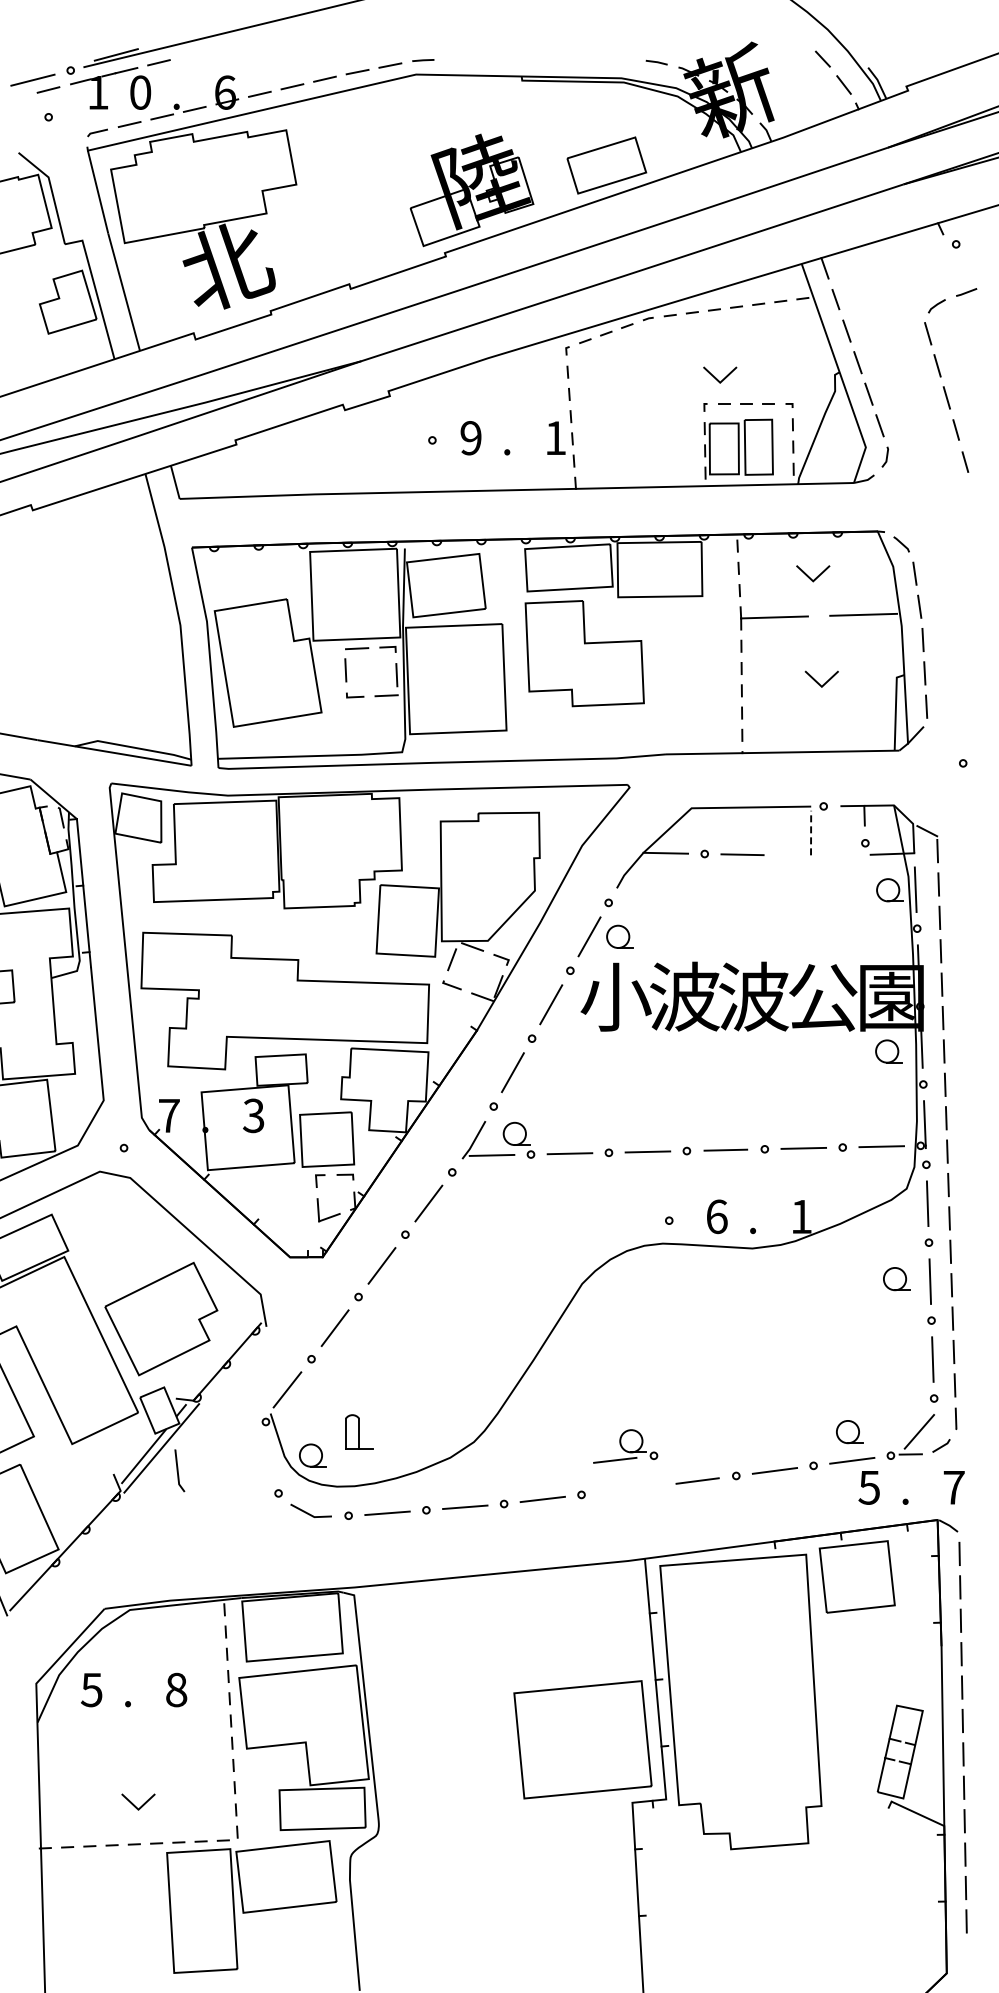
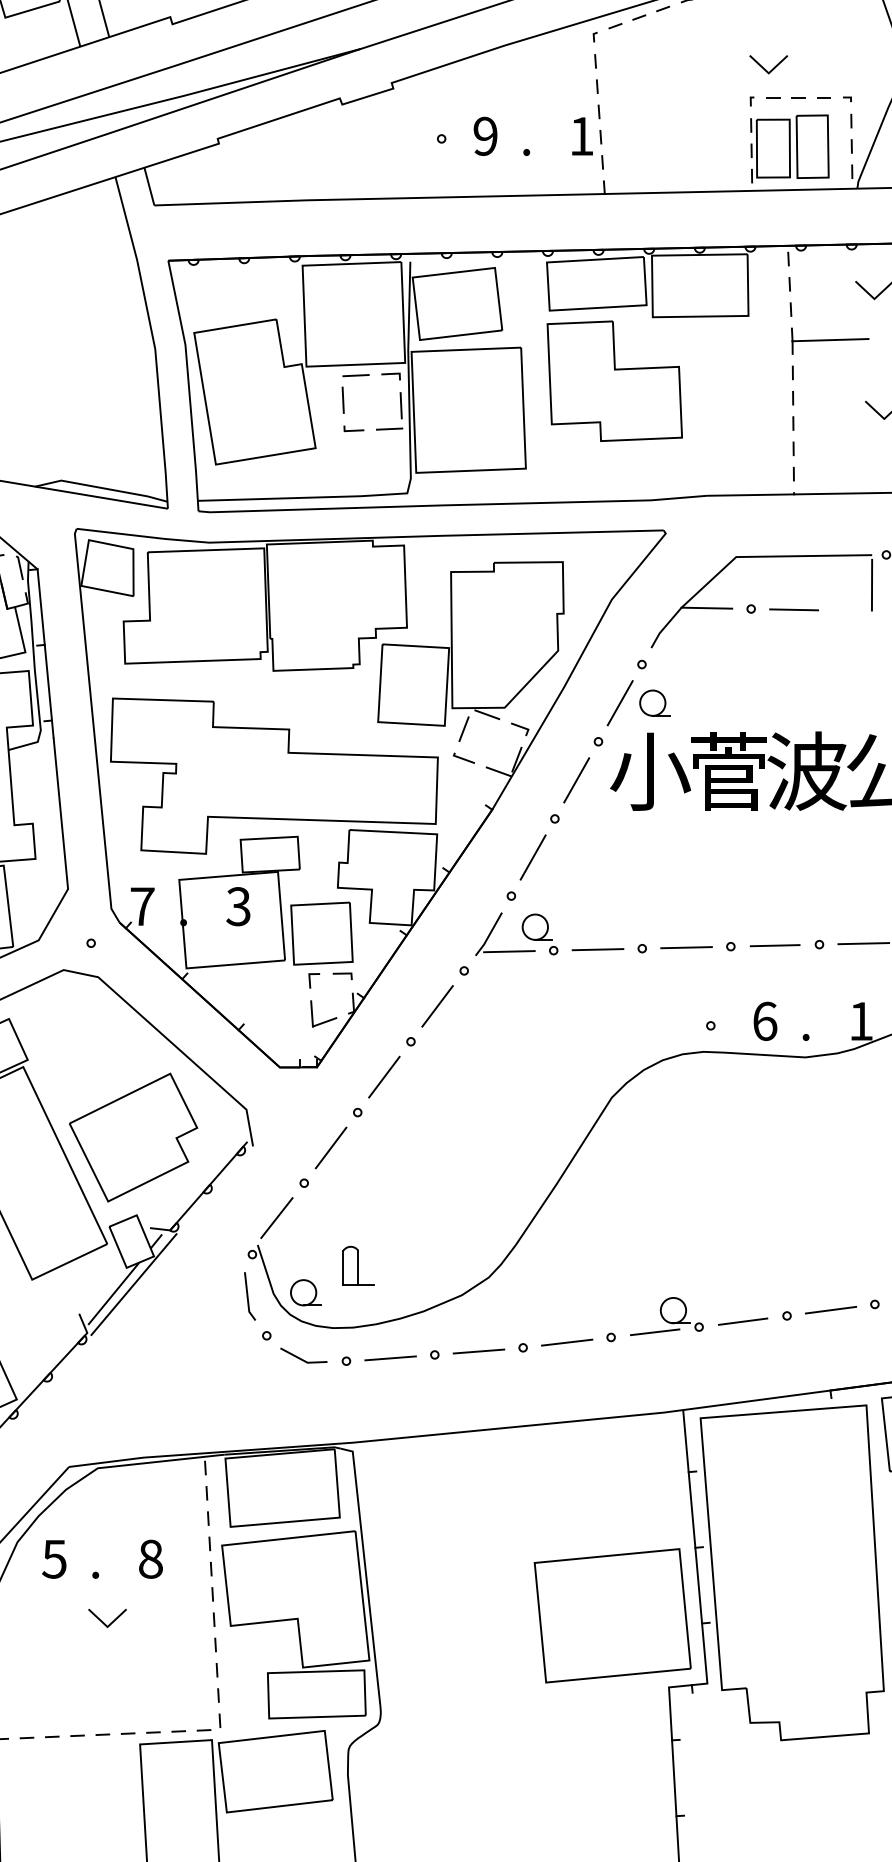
line: (811, 832) -> (872, 584), dashed -> solid
text: (684, 996) -> (728, 770), 波 -> 菅
part: (625, 1446) -> (666, 1316), moved
line: (178, 1470) -> (248, 1296), moved
line: (134, 1804) -> (103, 1621), moved

